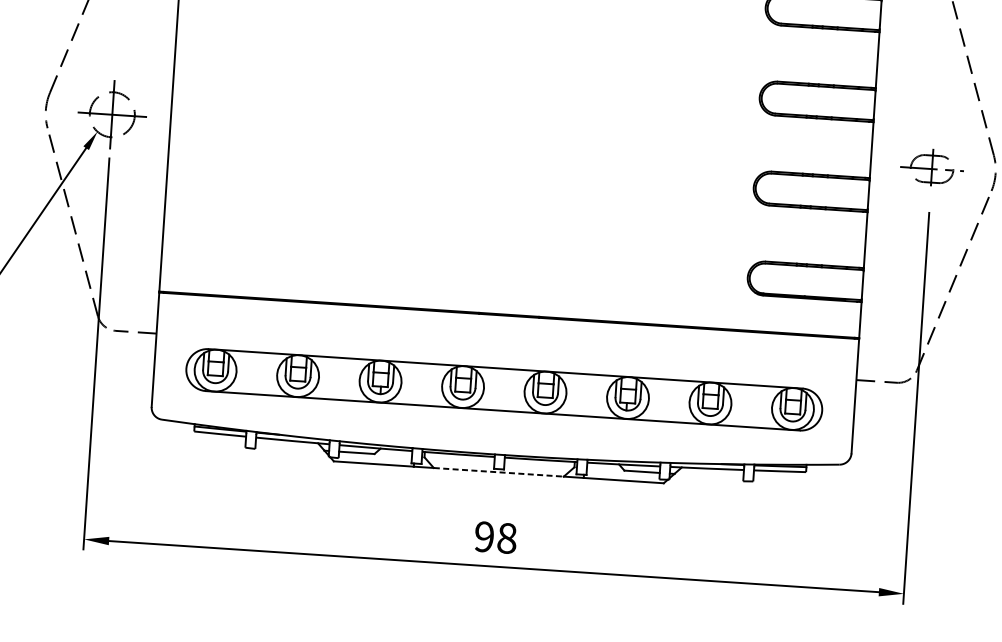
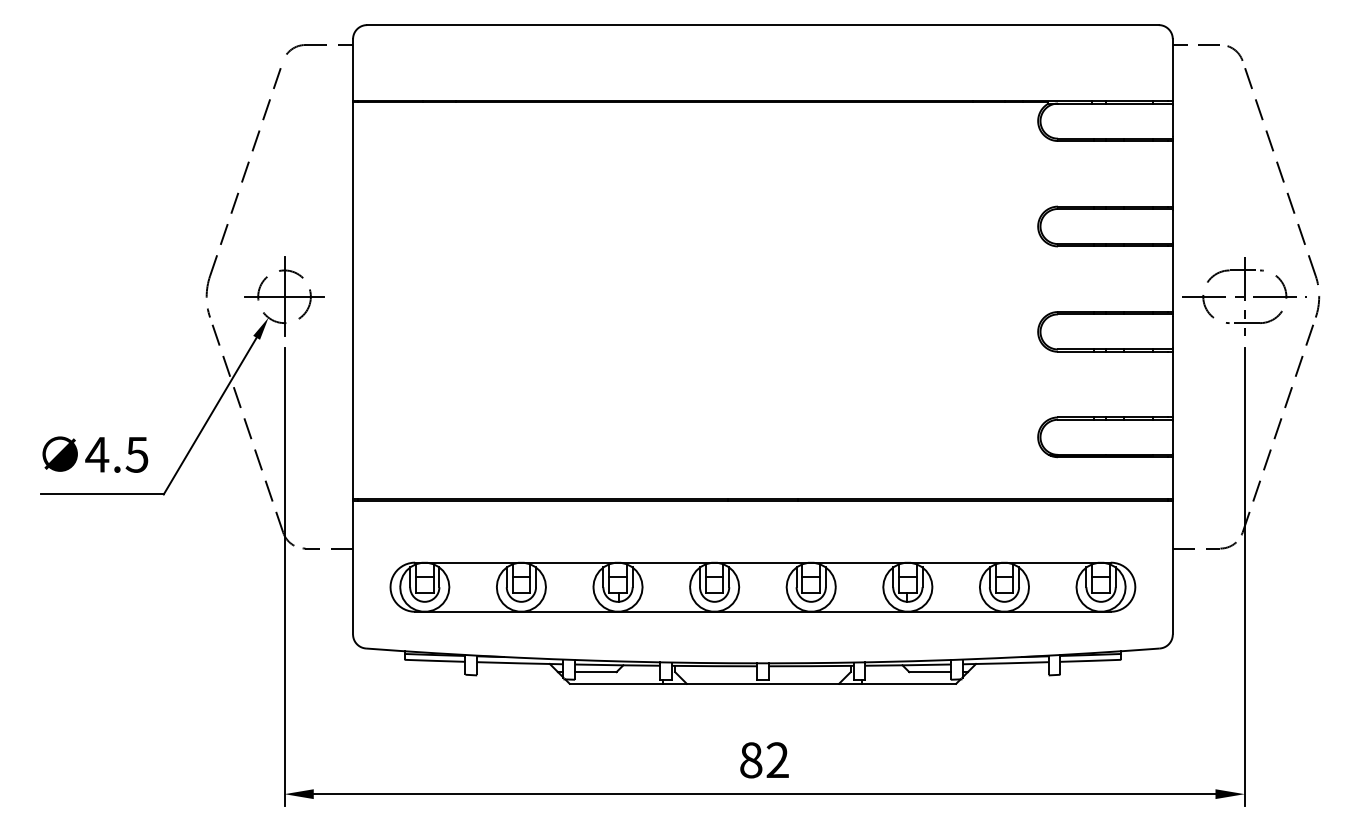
part: (931, 168) -> (1244, 296), size x1.67
line: (499, 472) -> (763, 683), dashed -> solid
text: (495, 537) -> (764, 760), 98 -> 82

